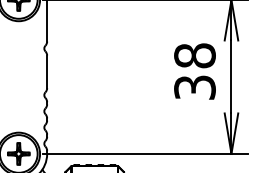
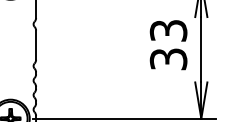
text: (194, 55) -> (168, 30), 38 -> 33

